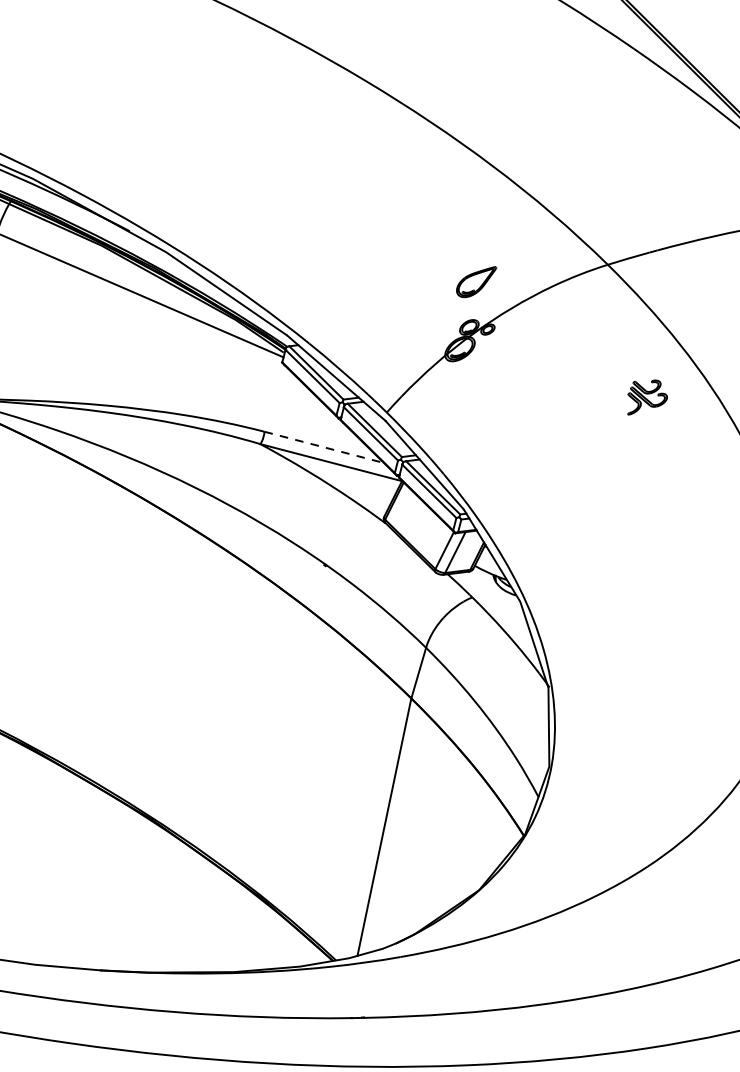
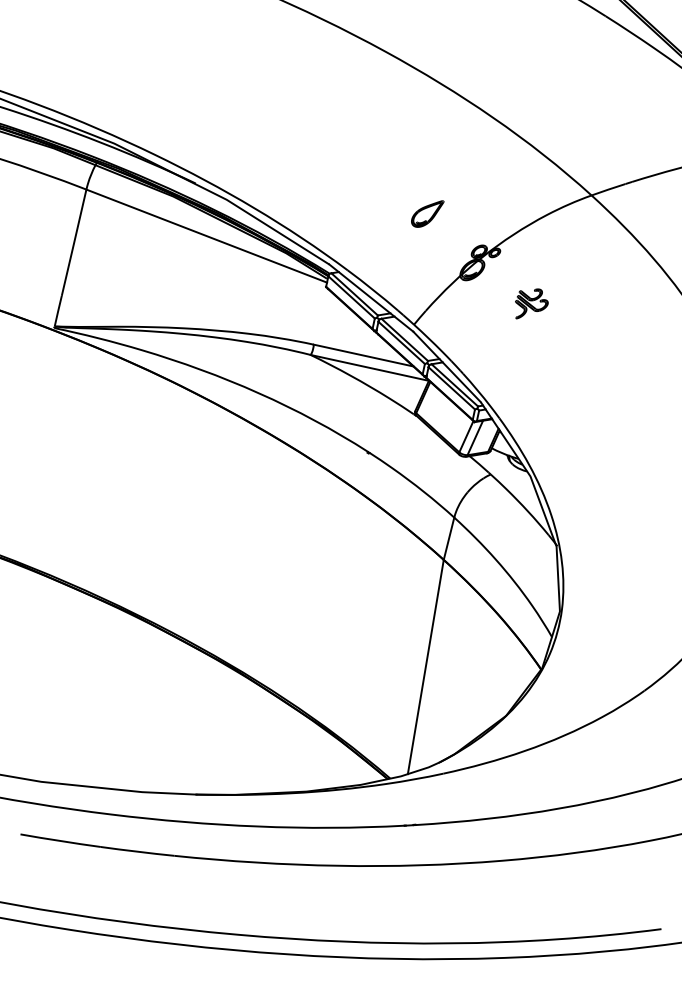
part: (476, 281) -> (427, 213), moved
part: (647, 397) -> (531, 303), moved
line: (324, 447) -> (363, 355), dashed -> solid

